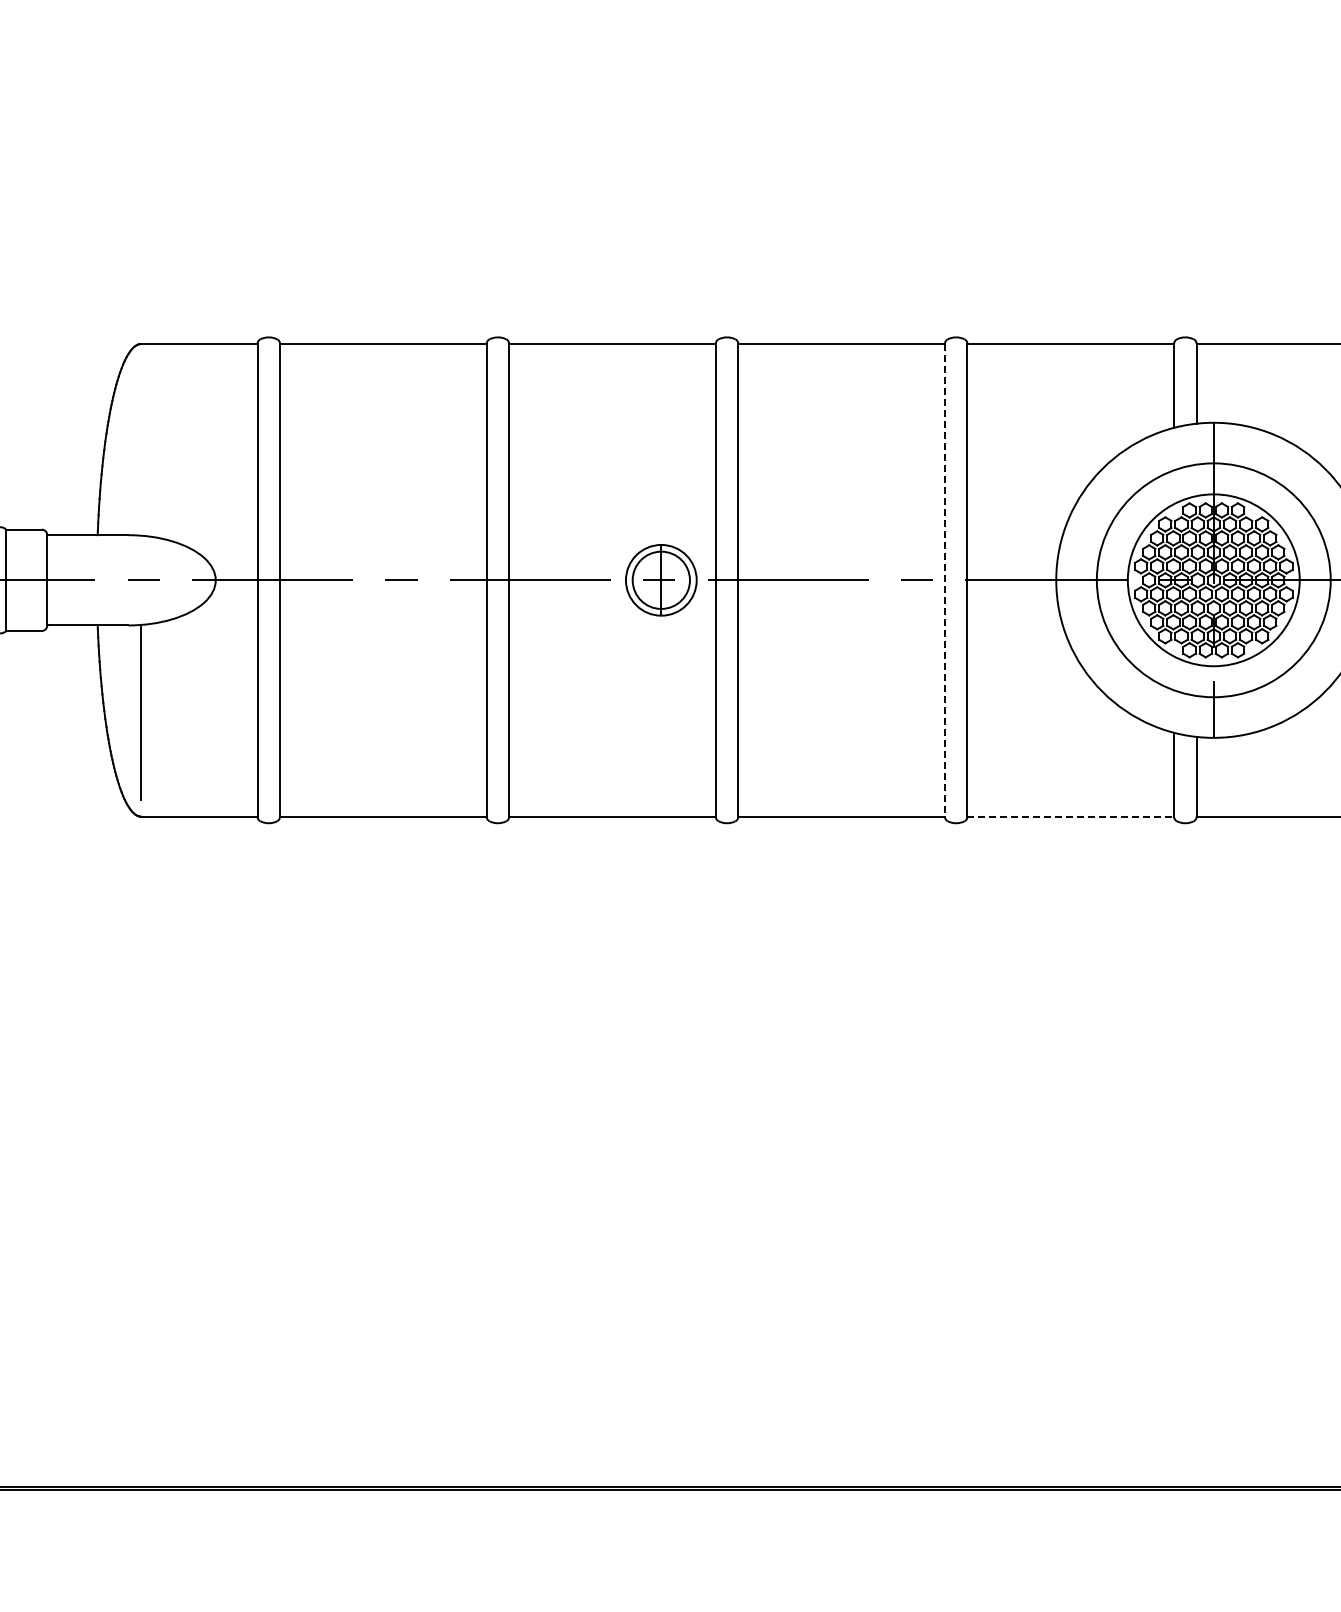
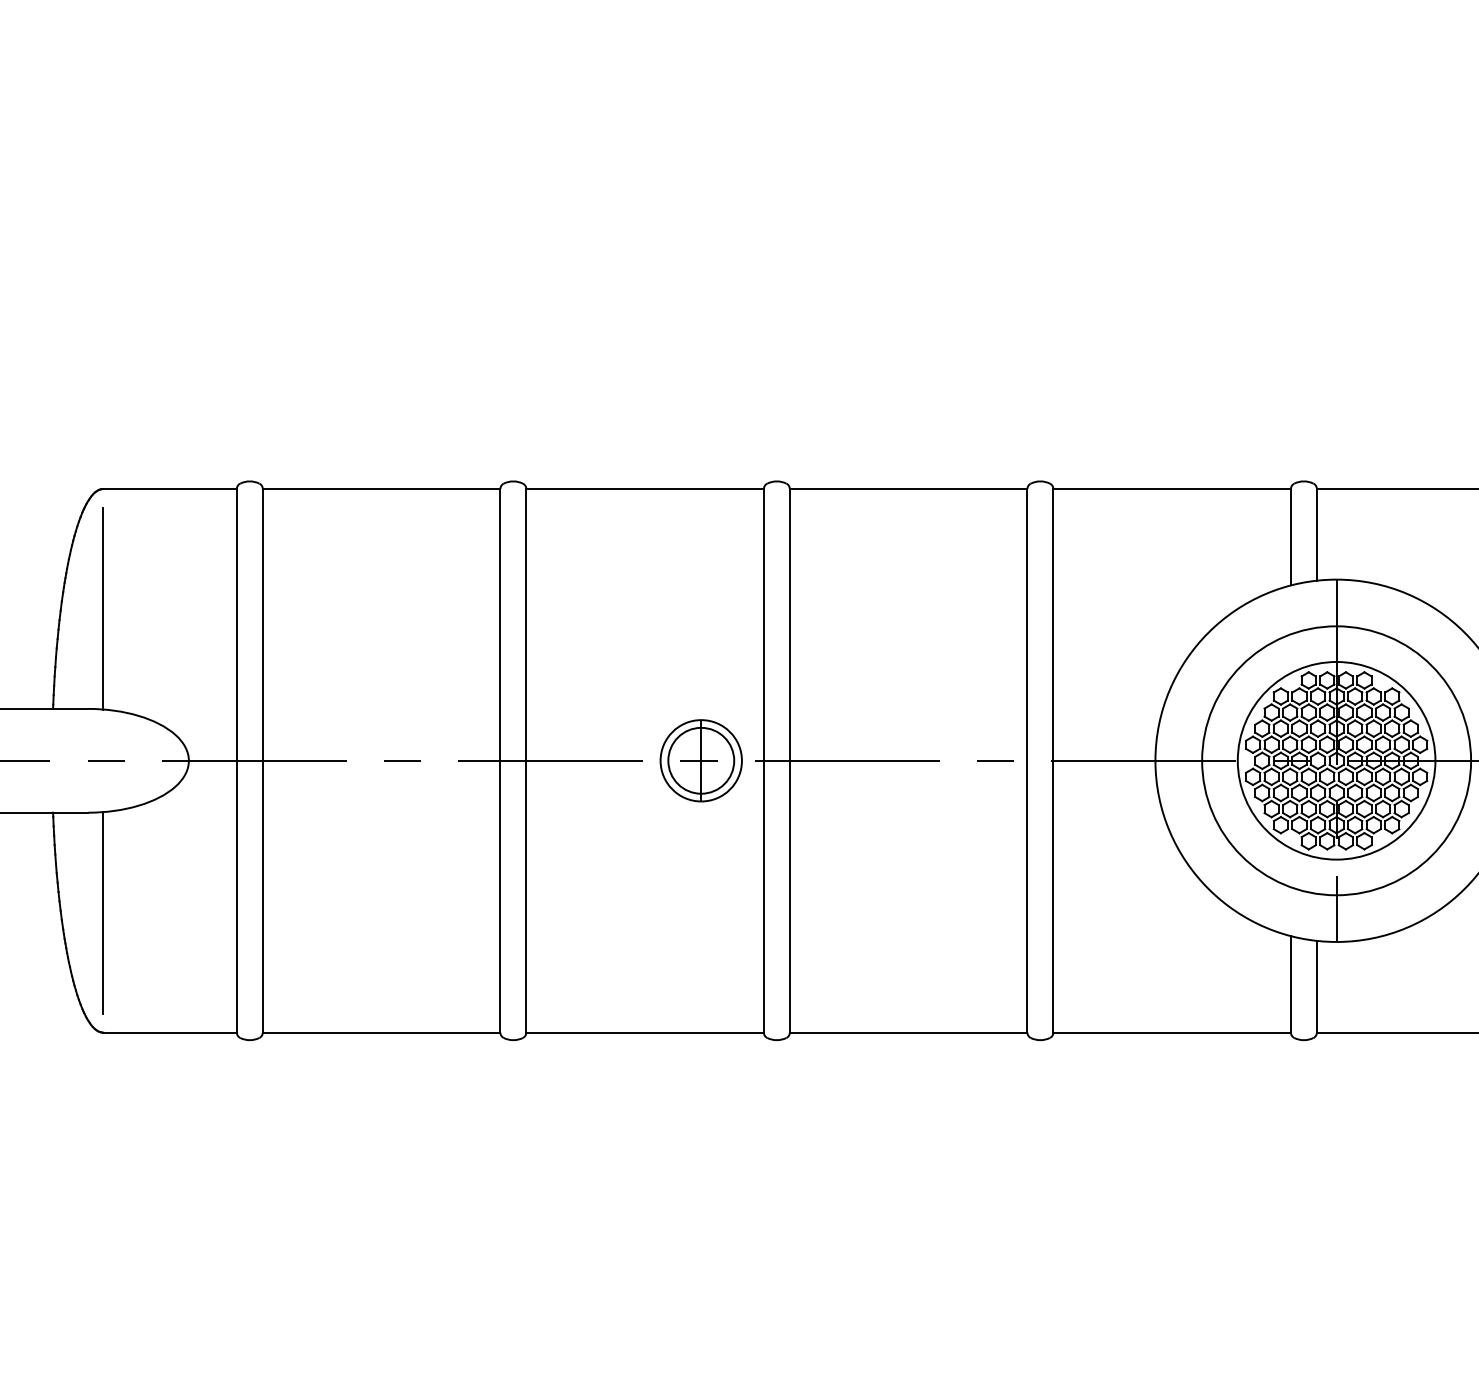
line: (141, 447) -> (103, 608), added
line: (944, 580) -> (1026, 761), dashed -> solid
line: (1071, 816) -> (1172, 1032), dashed -> solid

